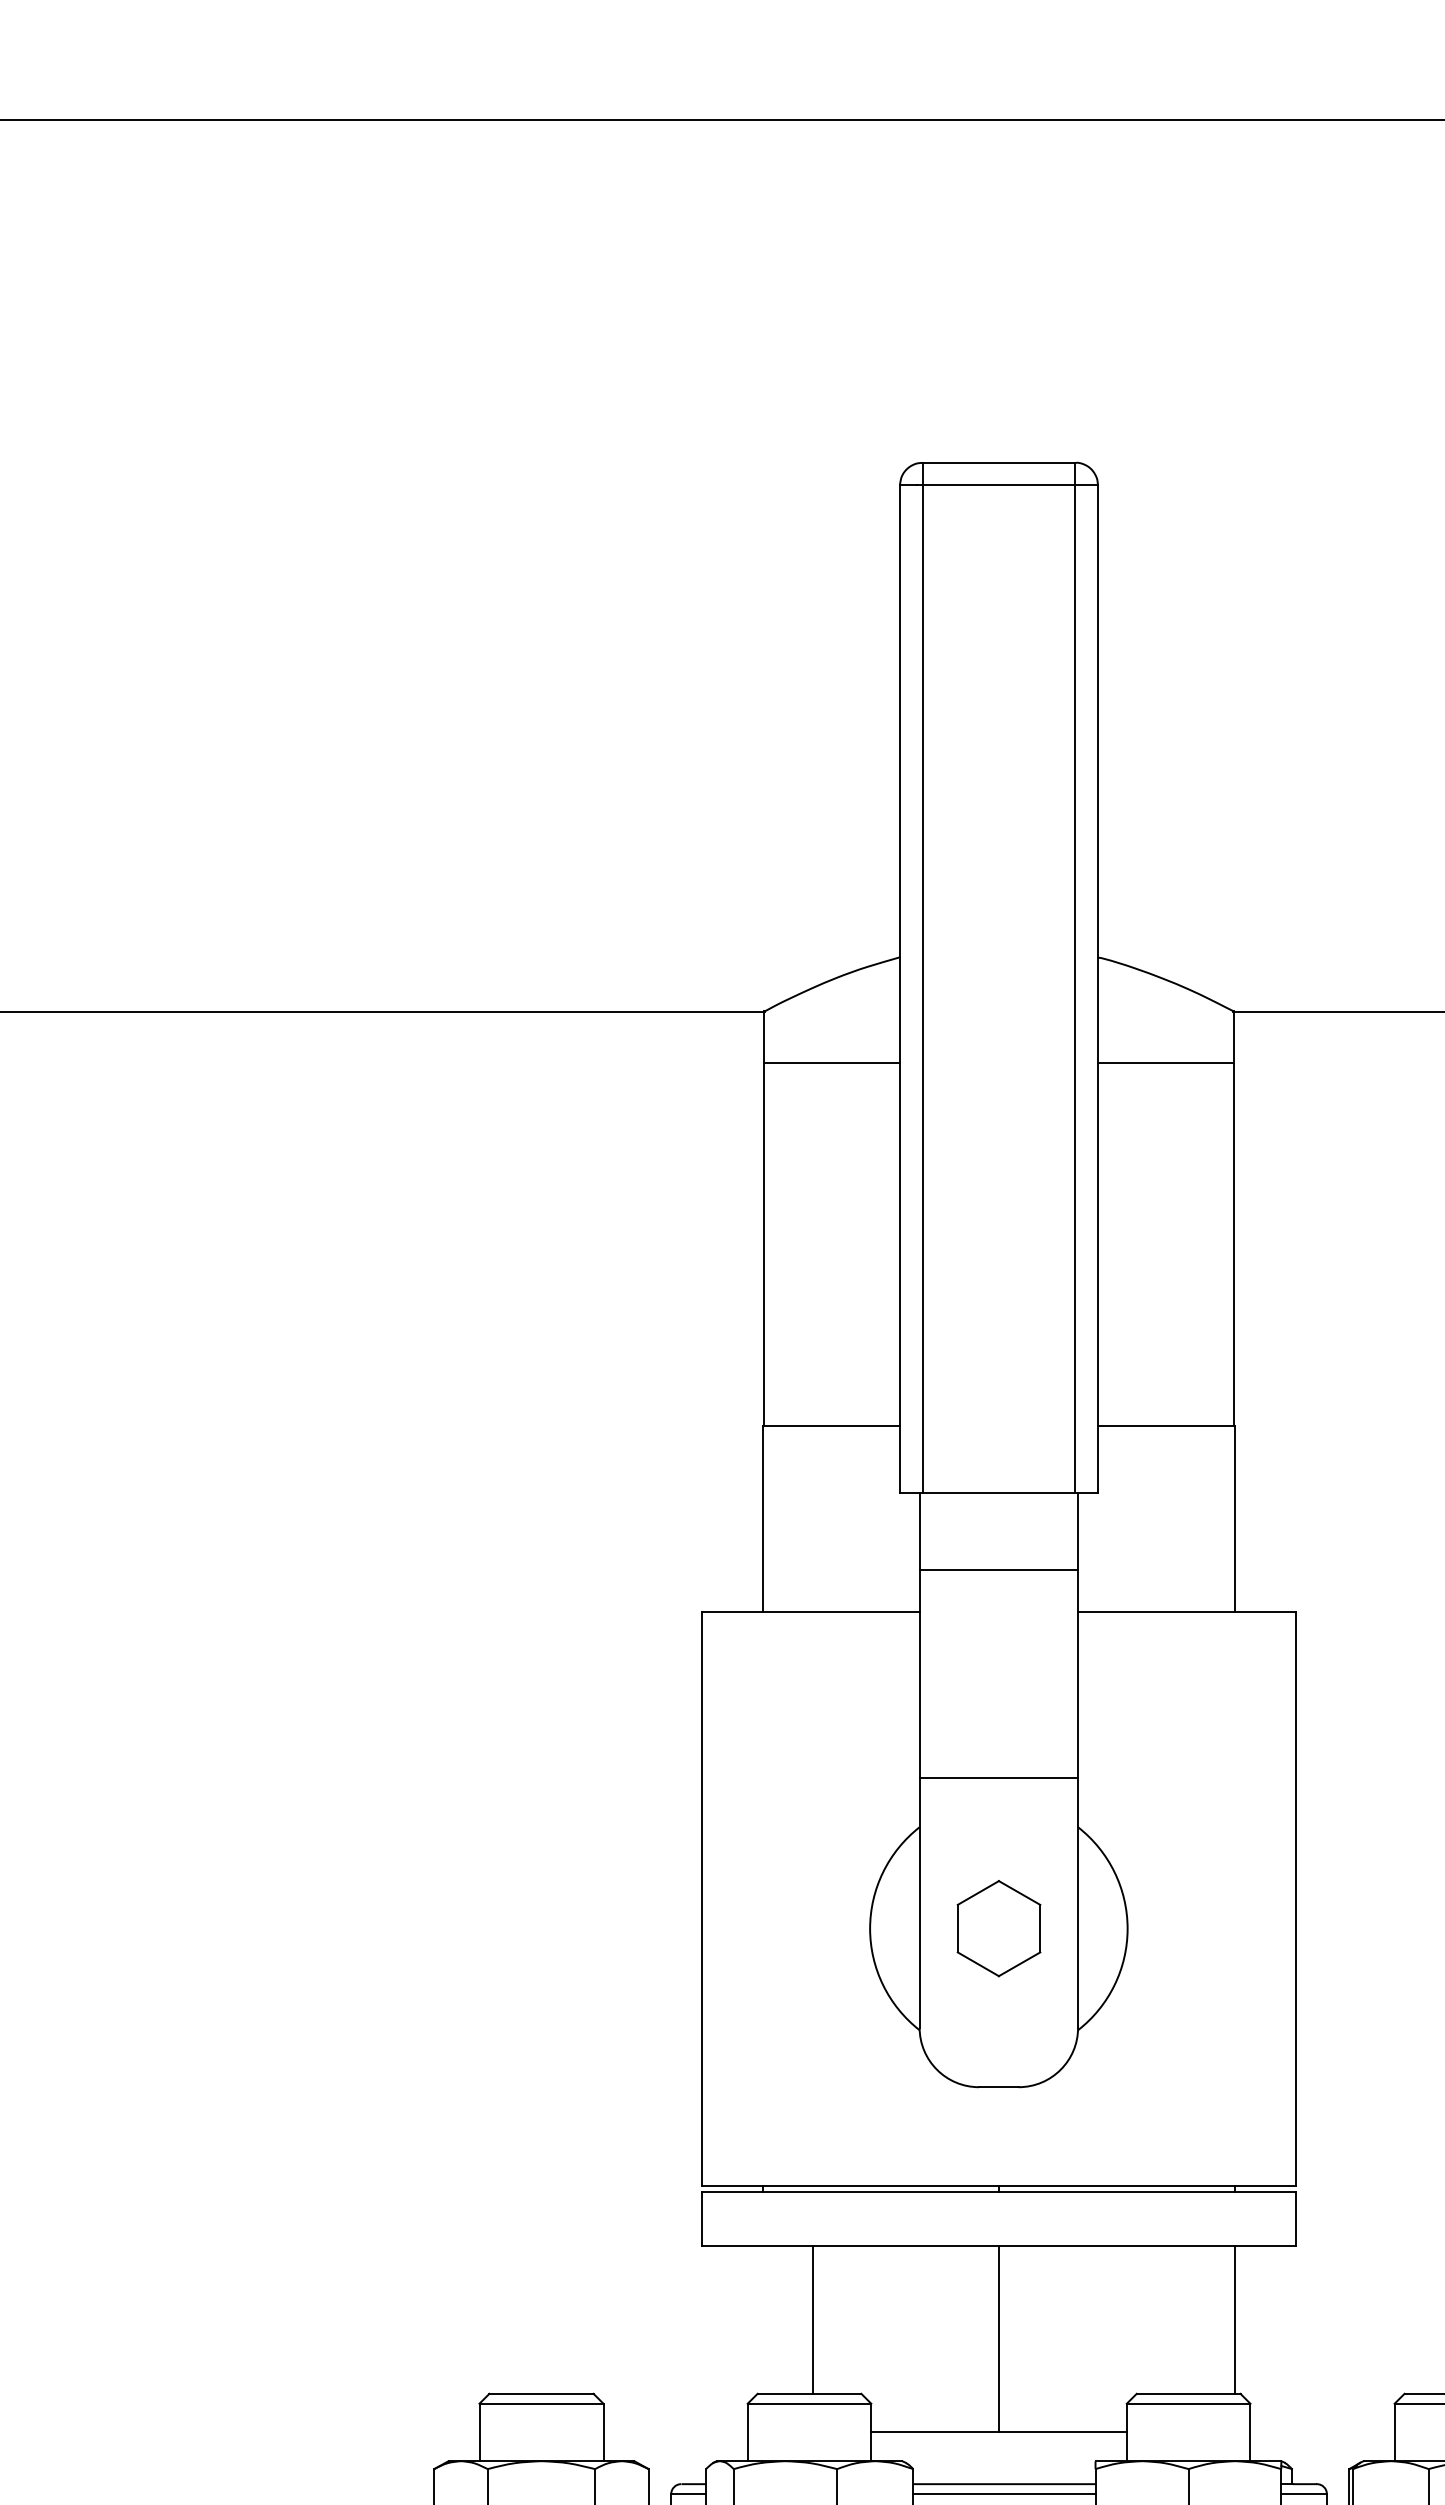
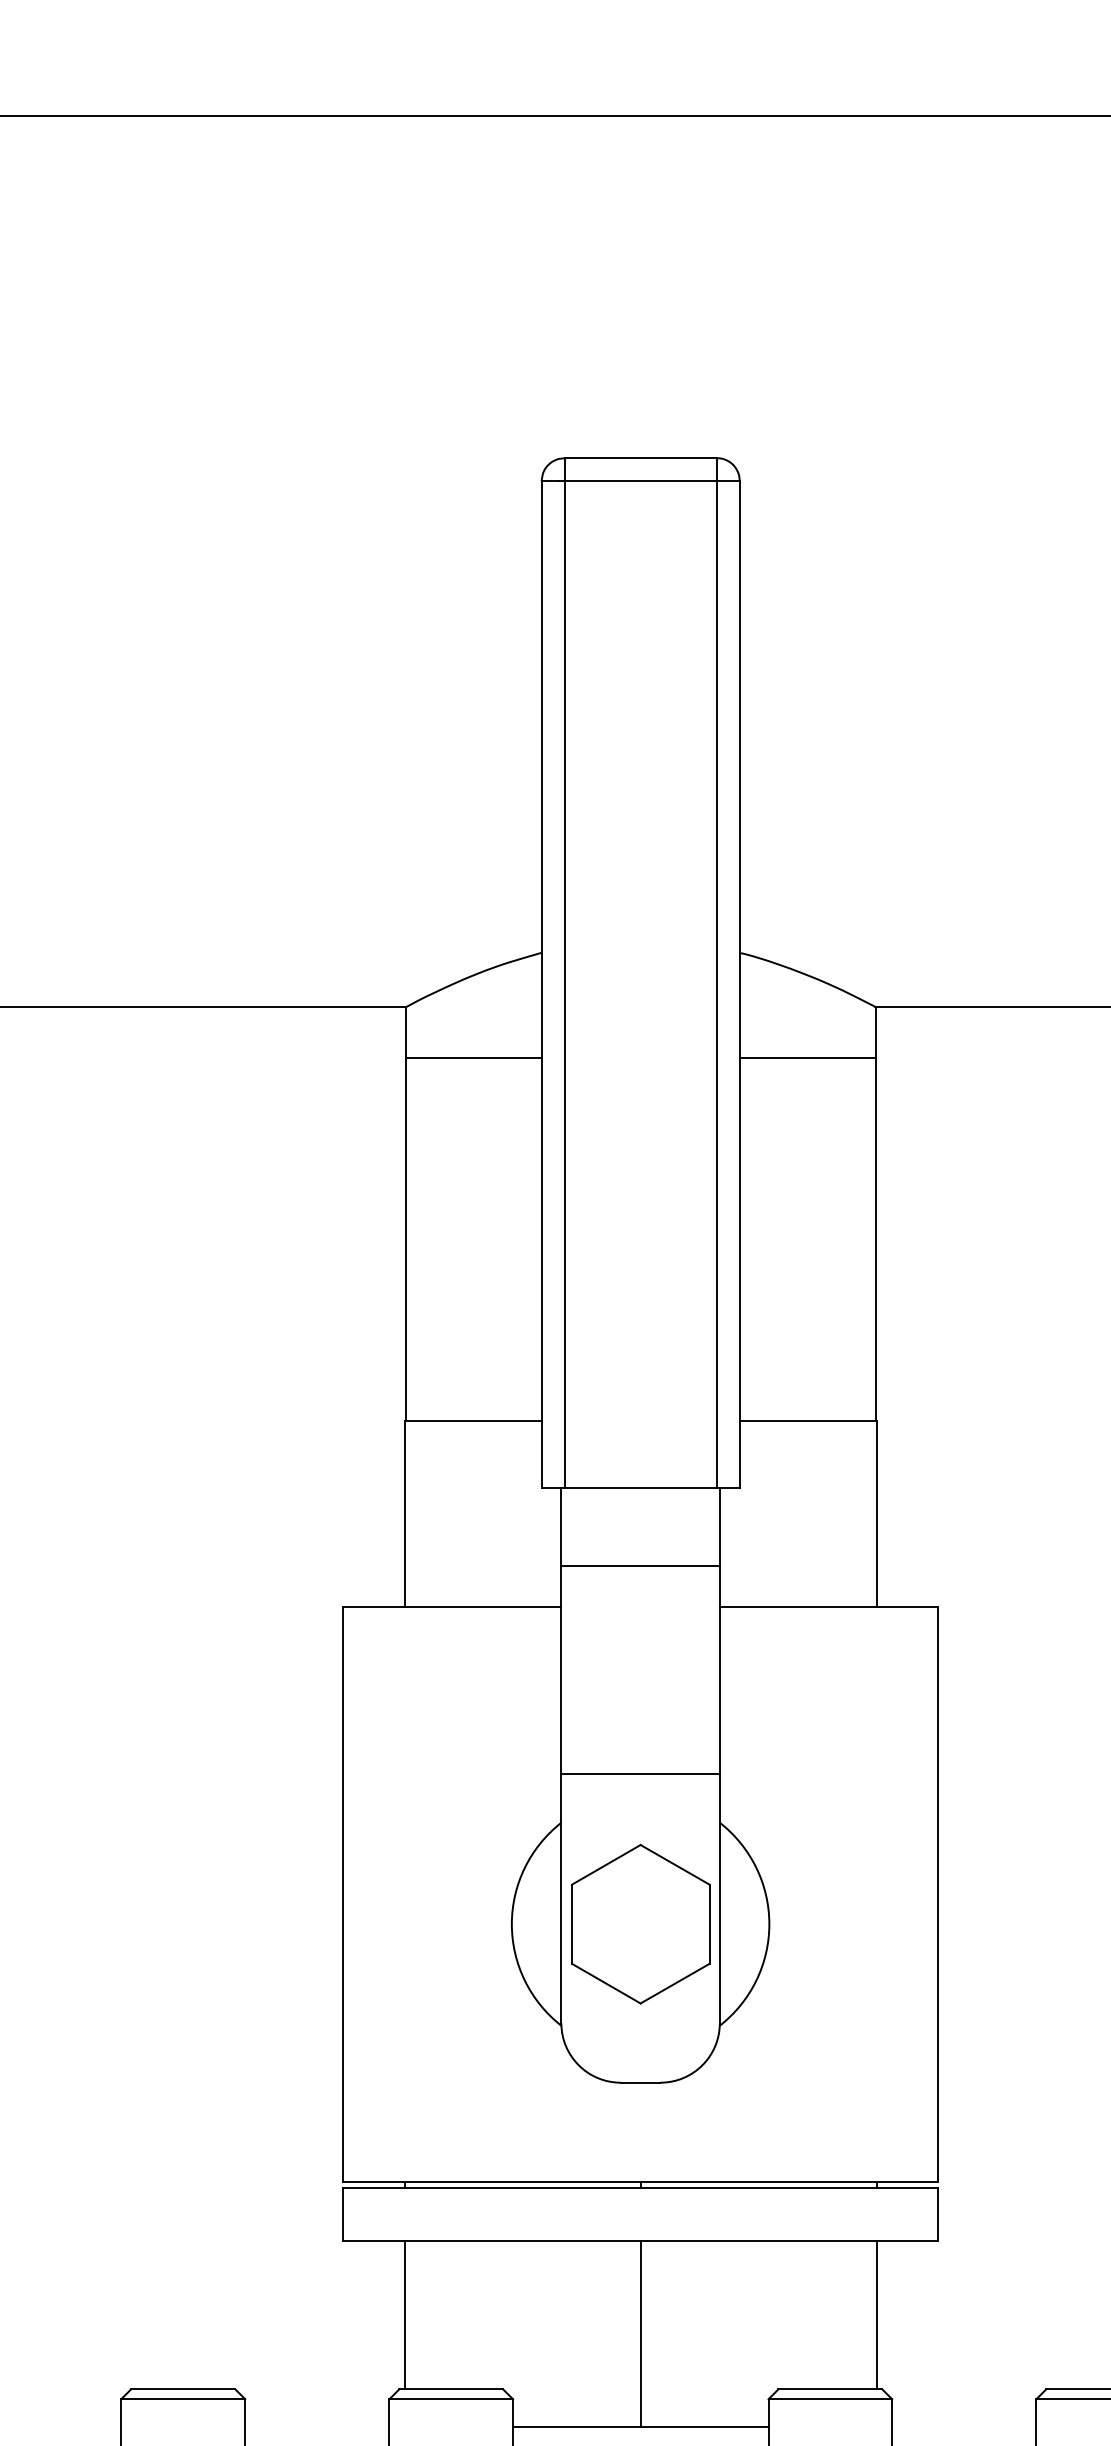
part: (998, 1928) -> (640, 1924), size x1.67
line: (813, 2319) -> (405, 2315), moved

